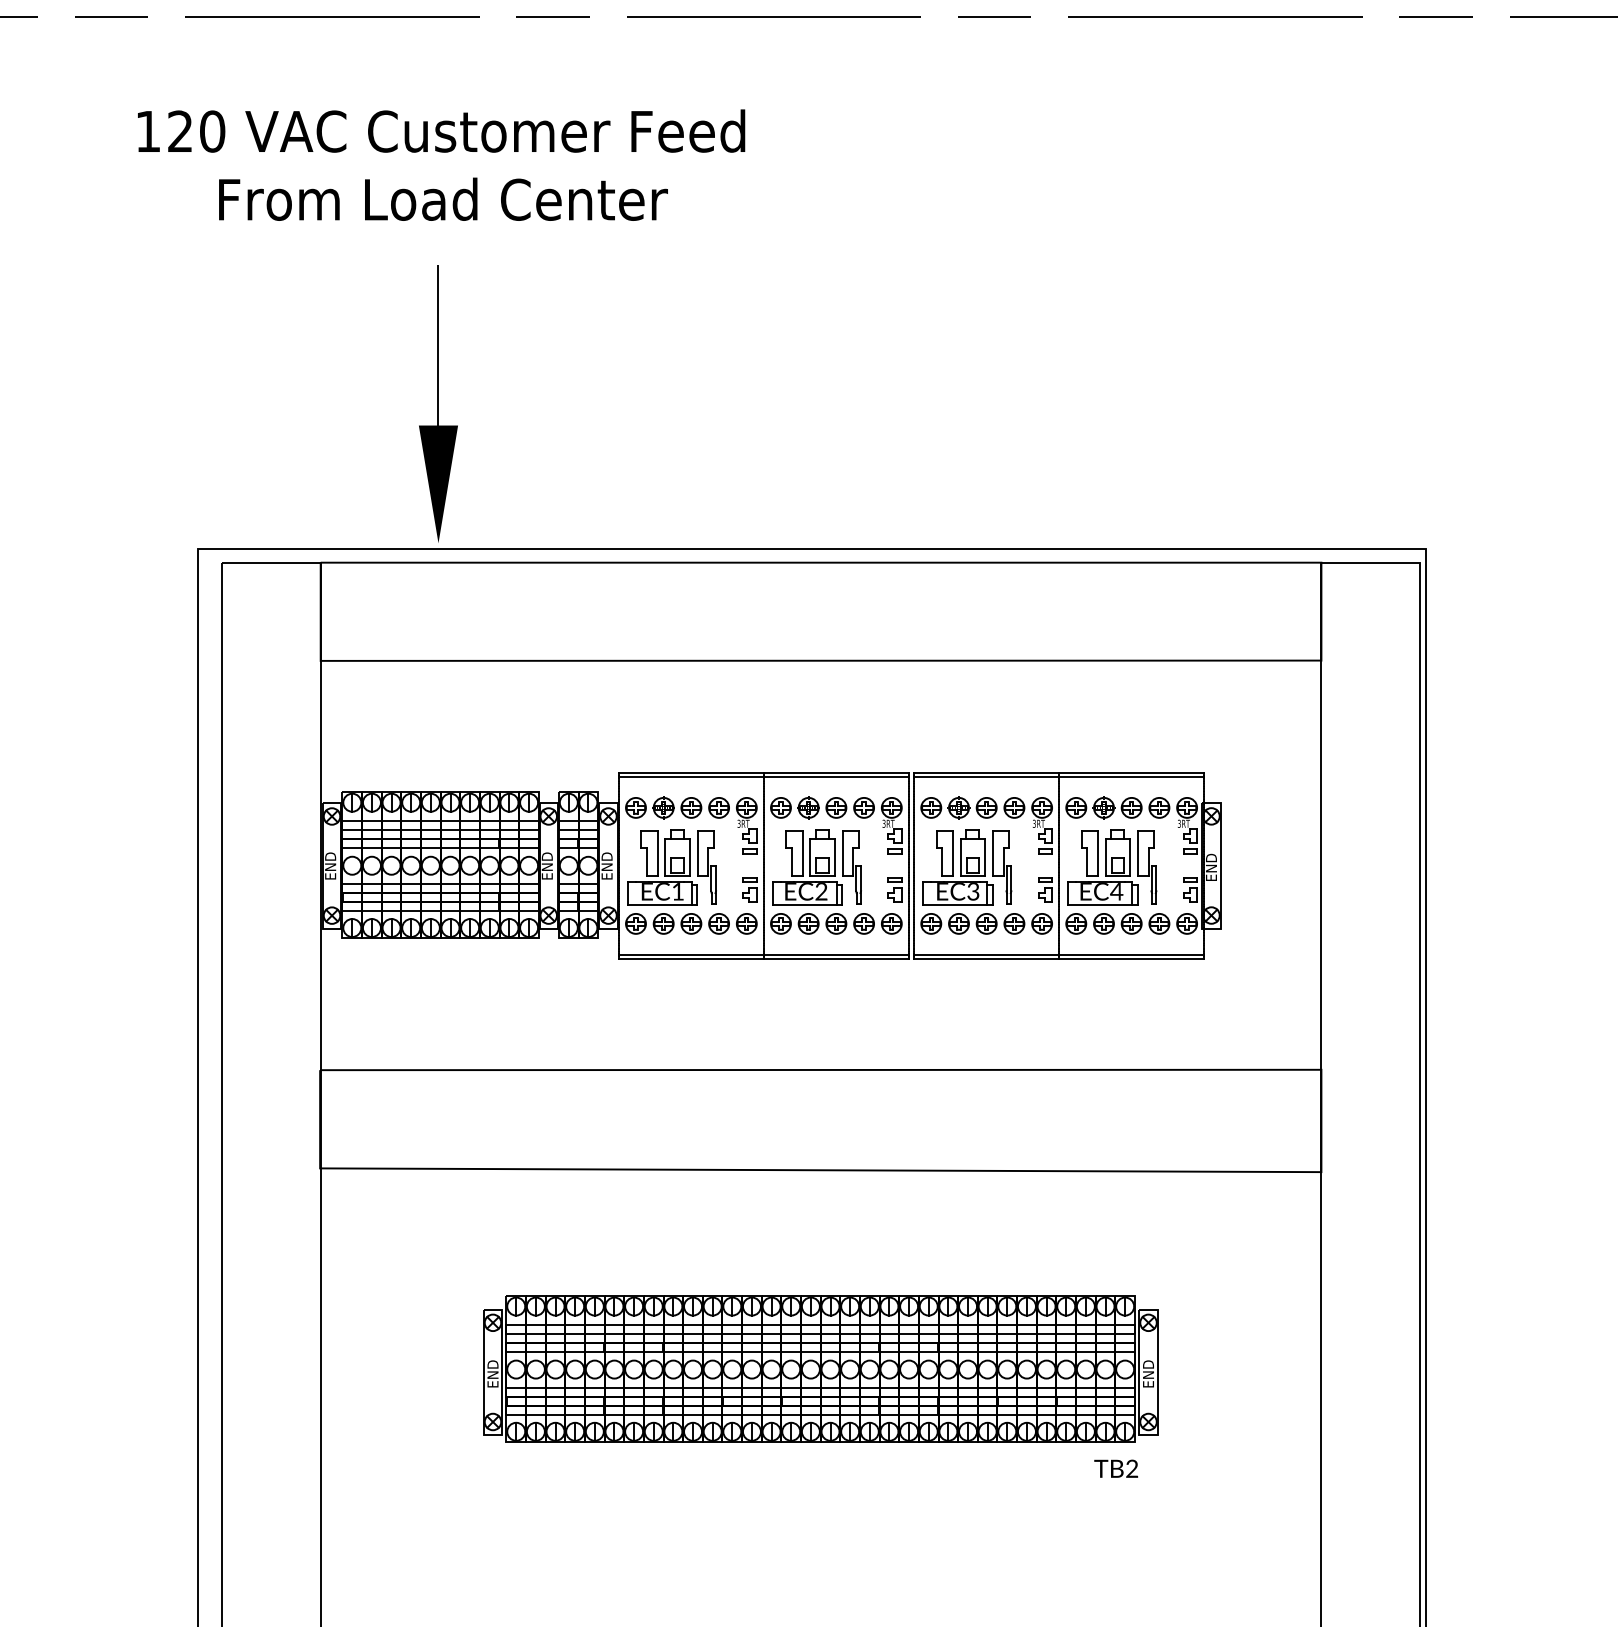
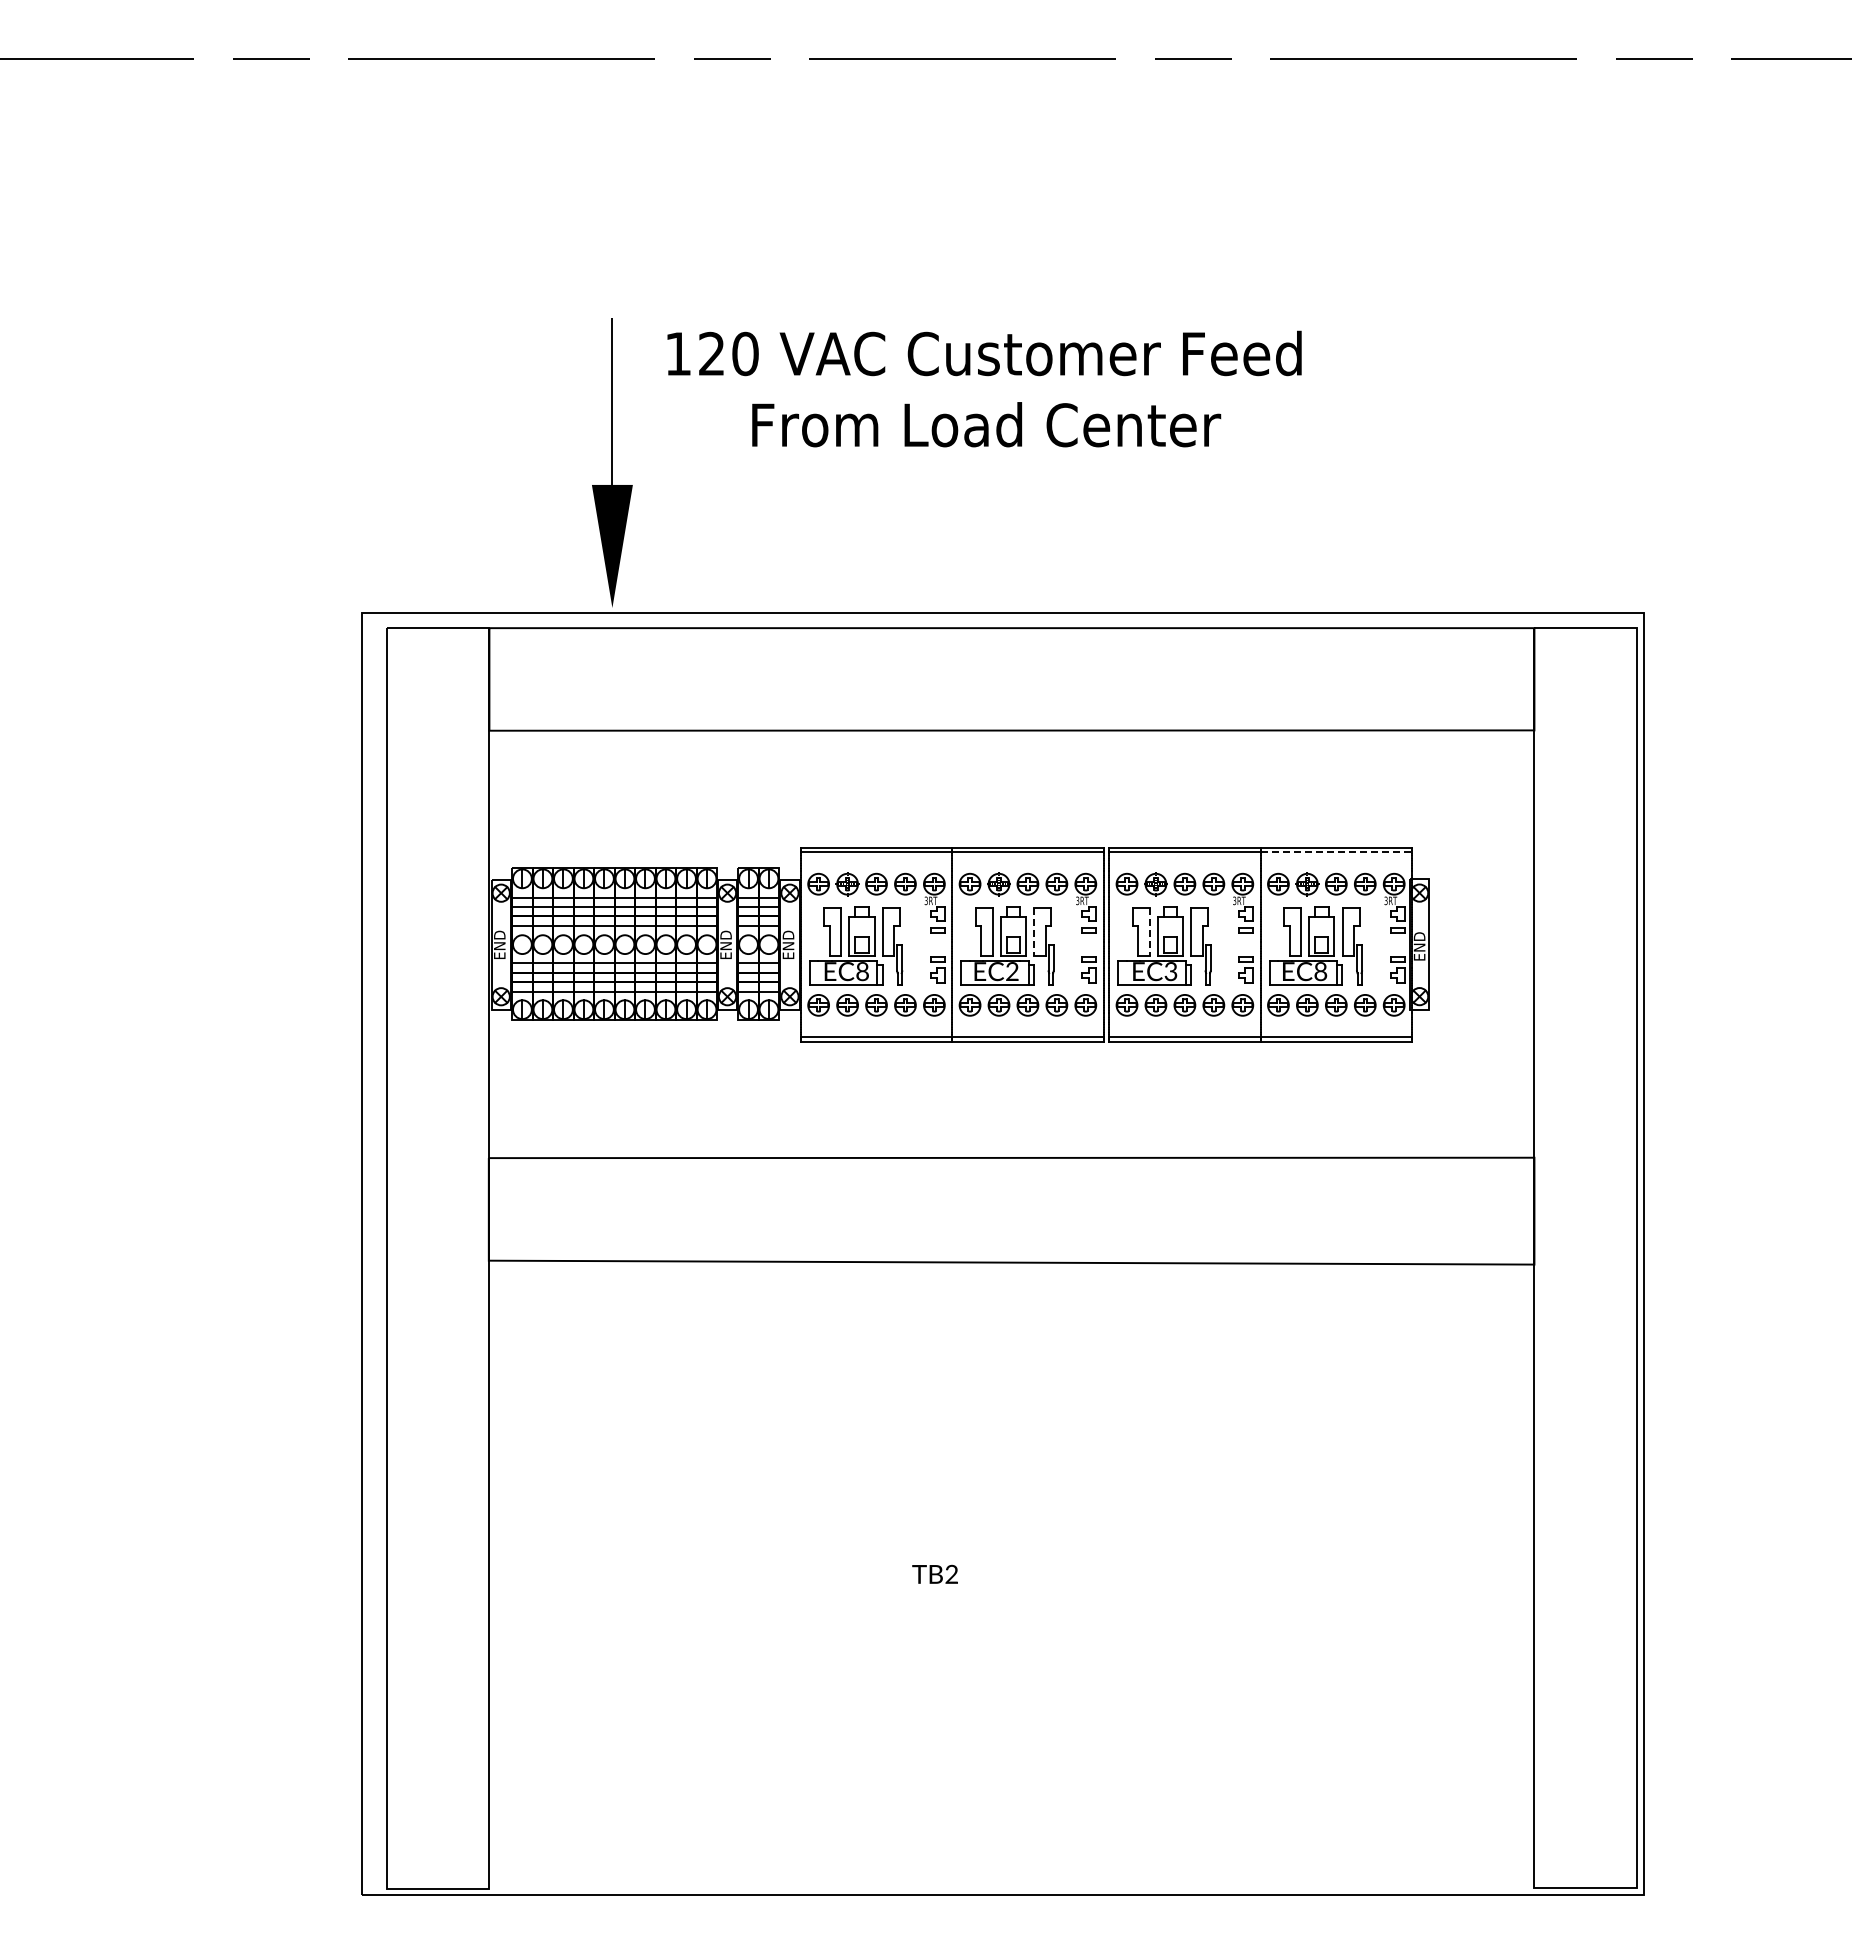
text: (441, 164) -> (984, 388), moved
line: (1131, 777) -> (1336, 852), solid -> dashed
line: (842, 854) -> (1034, 932), solid -> dashed
line: (952, 854) -> (1149, 932), solid -> dashed
text: (677, 891) -> (862, 971), EC1 -> EC8
text: (1116, 891) -> (1320, 971), EC4 -> EC8
part: (820, 1368) -> (1011, 1469), removed
text: (1115, 1467) -> (934, 1573), moved

